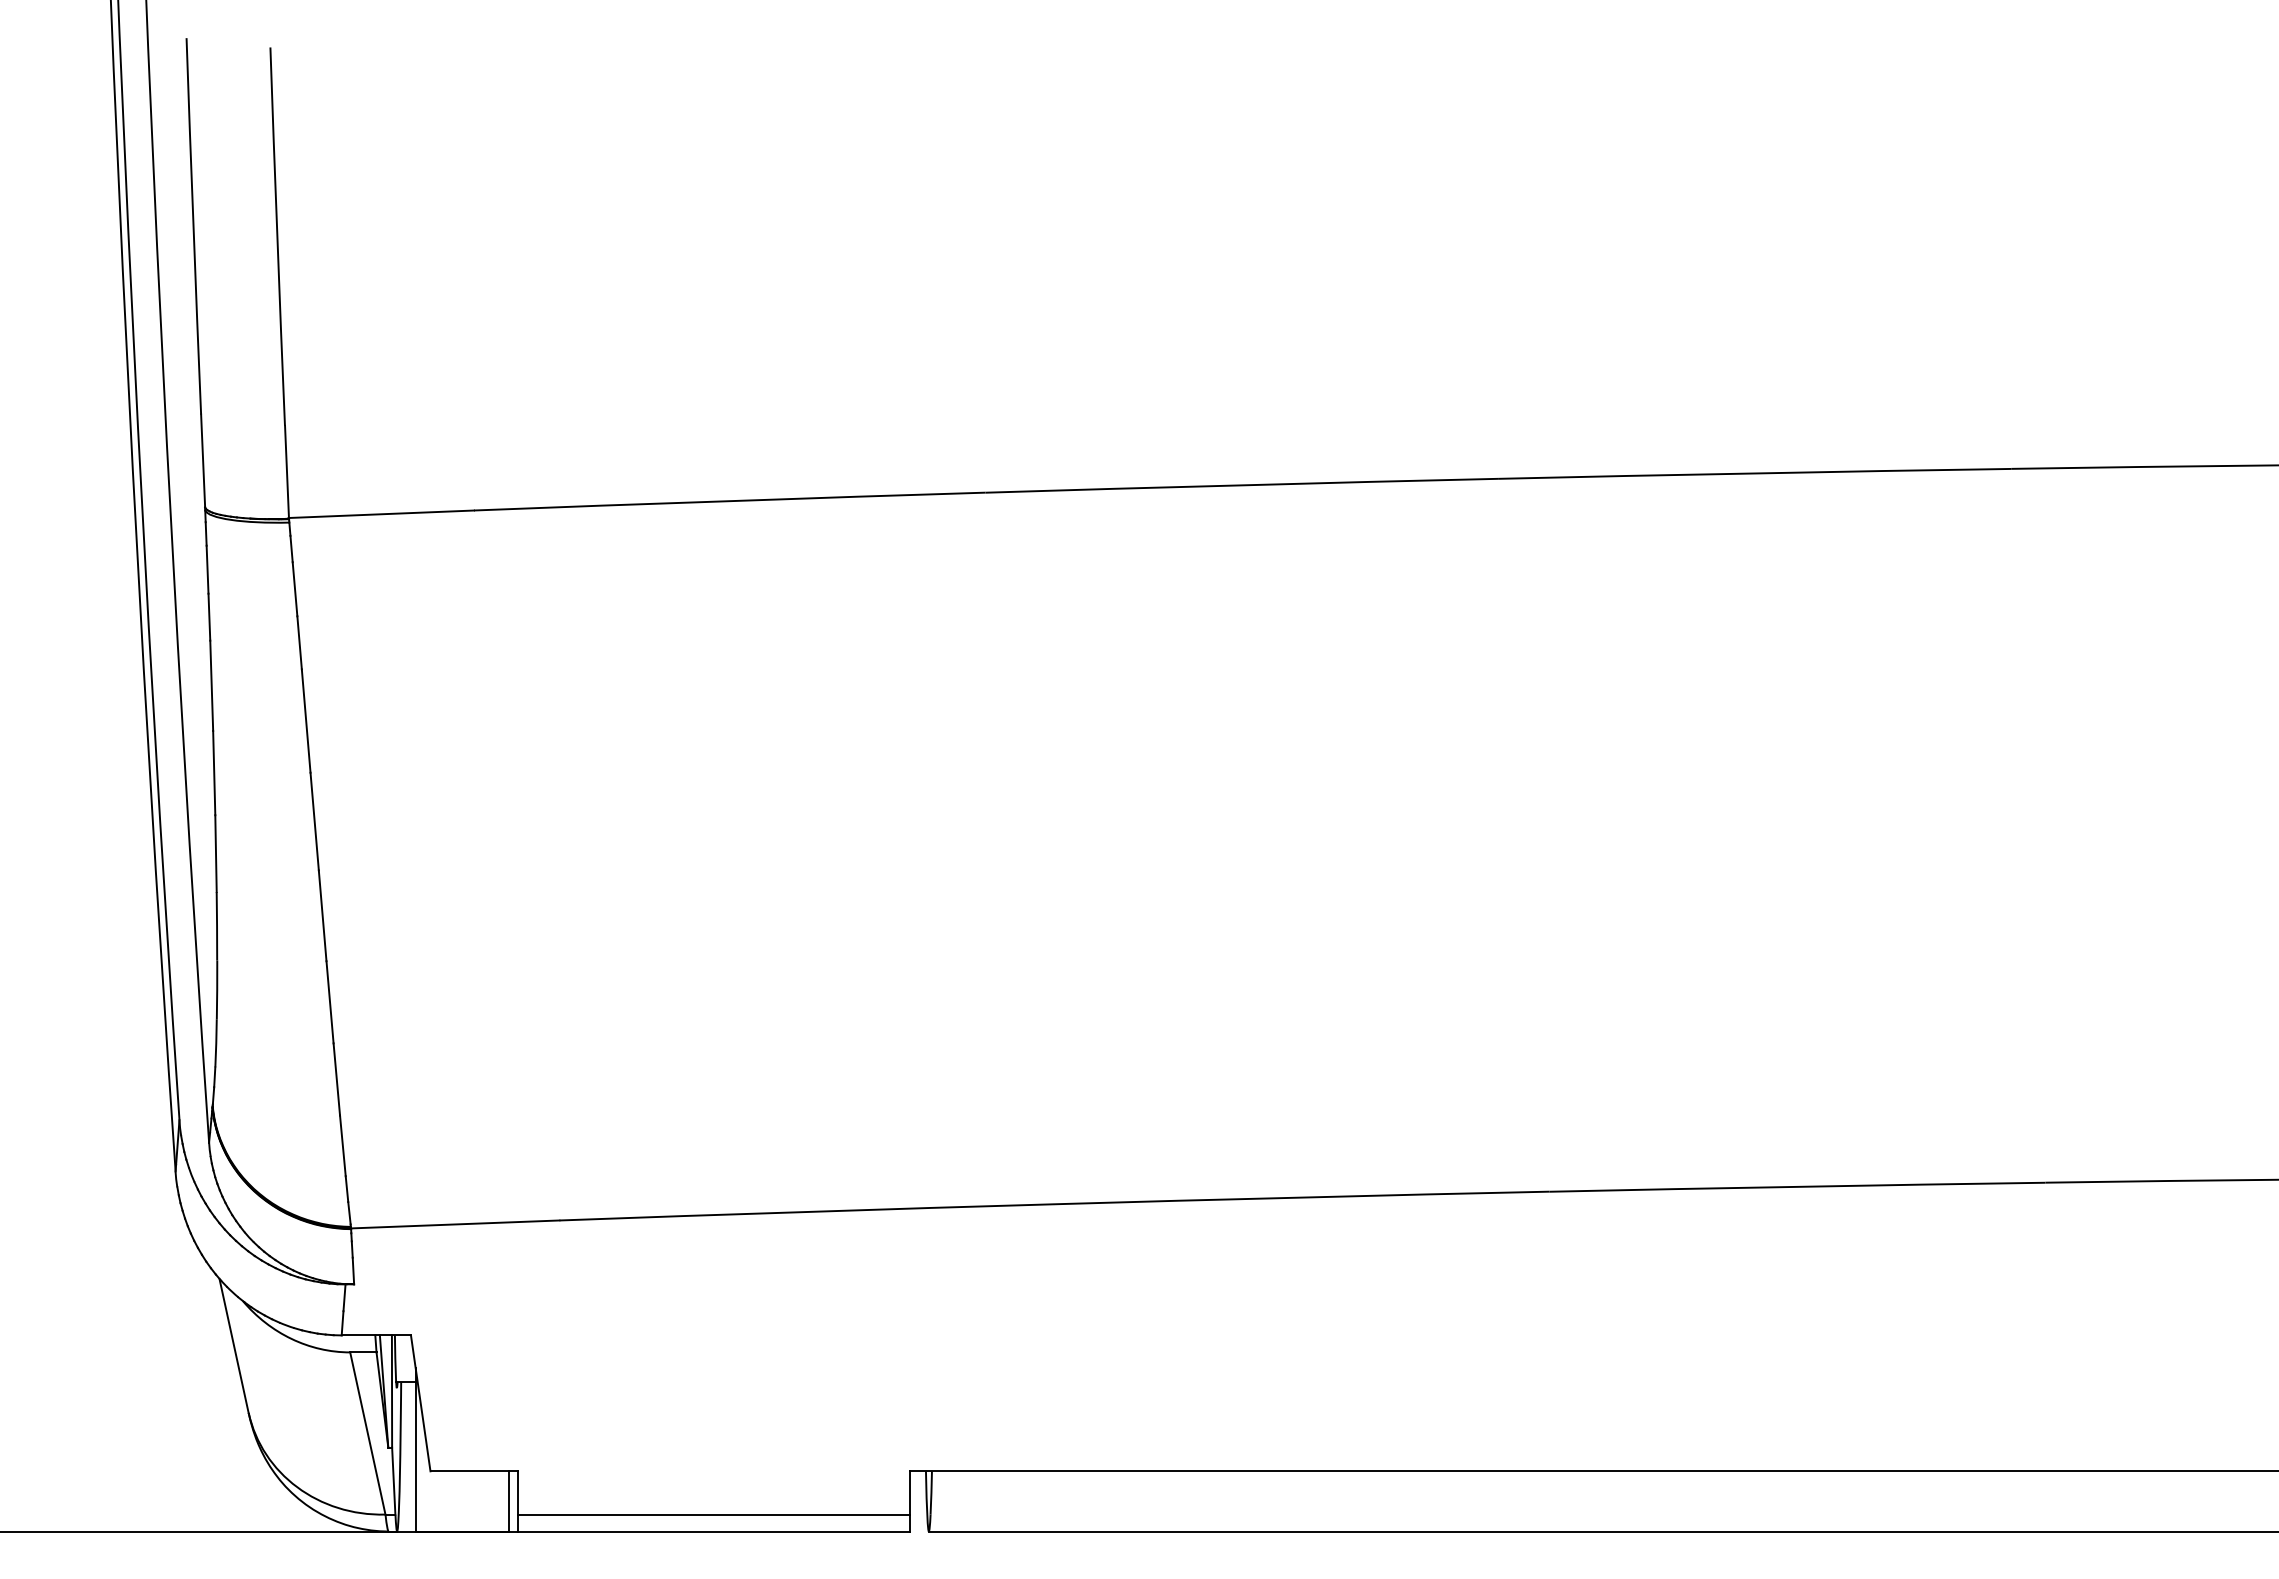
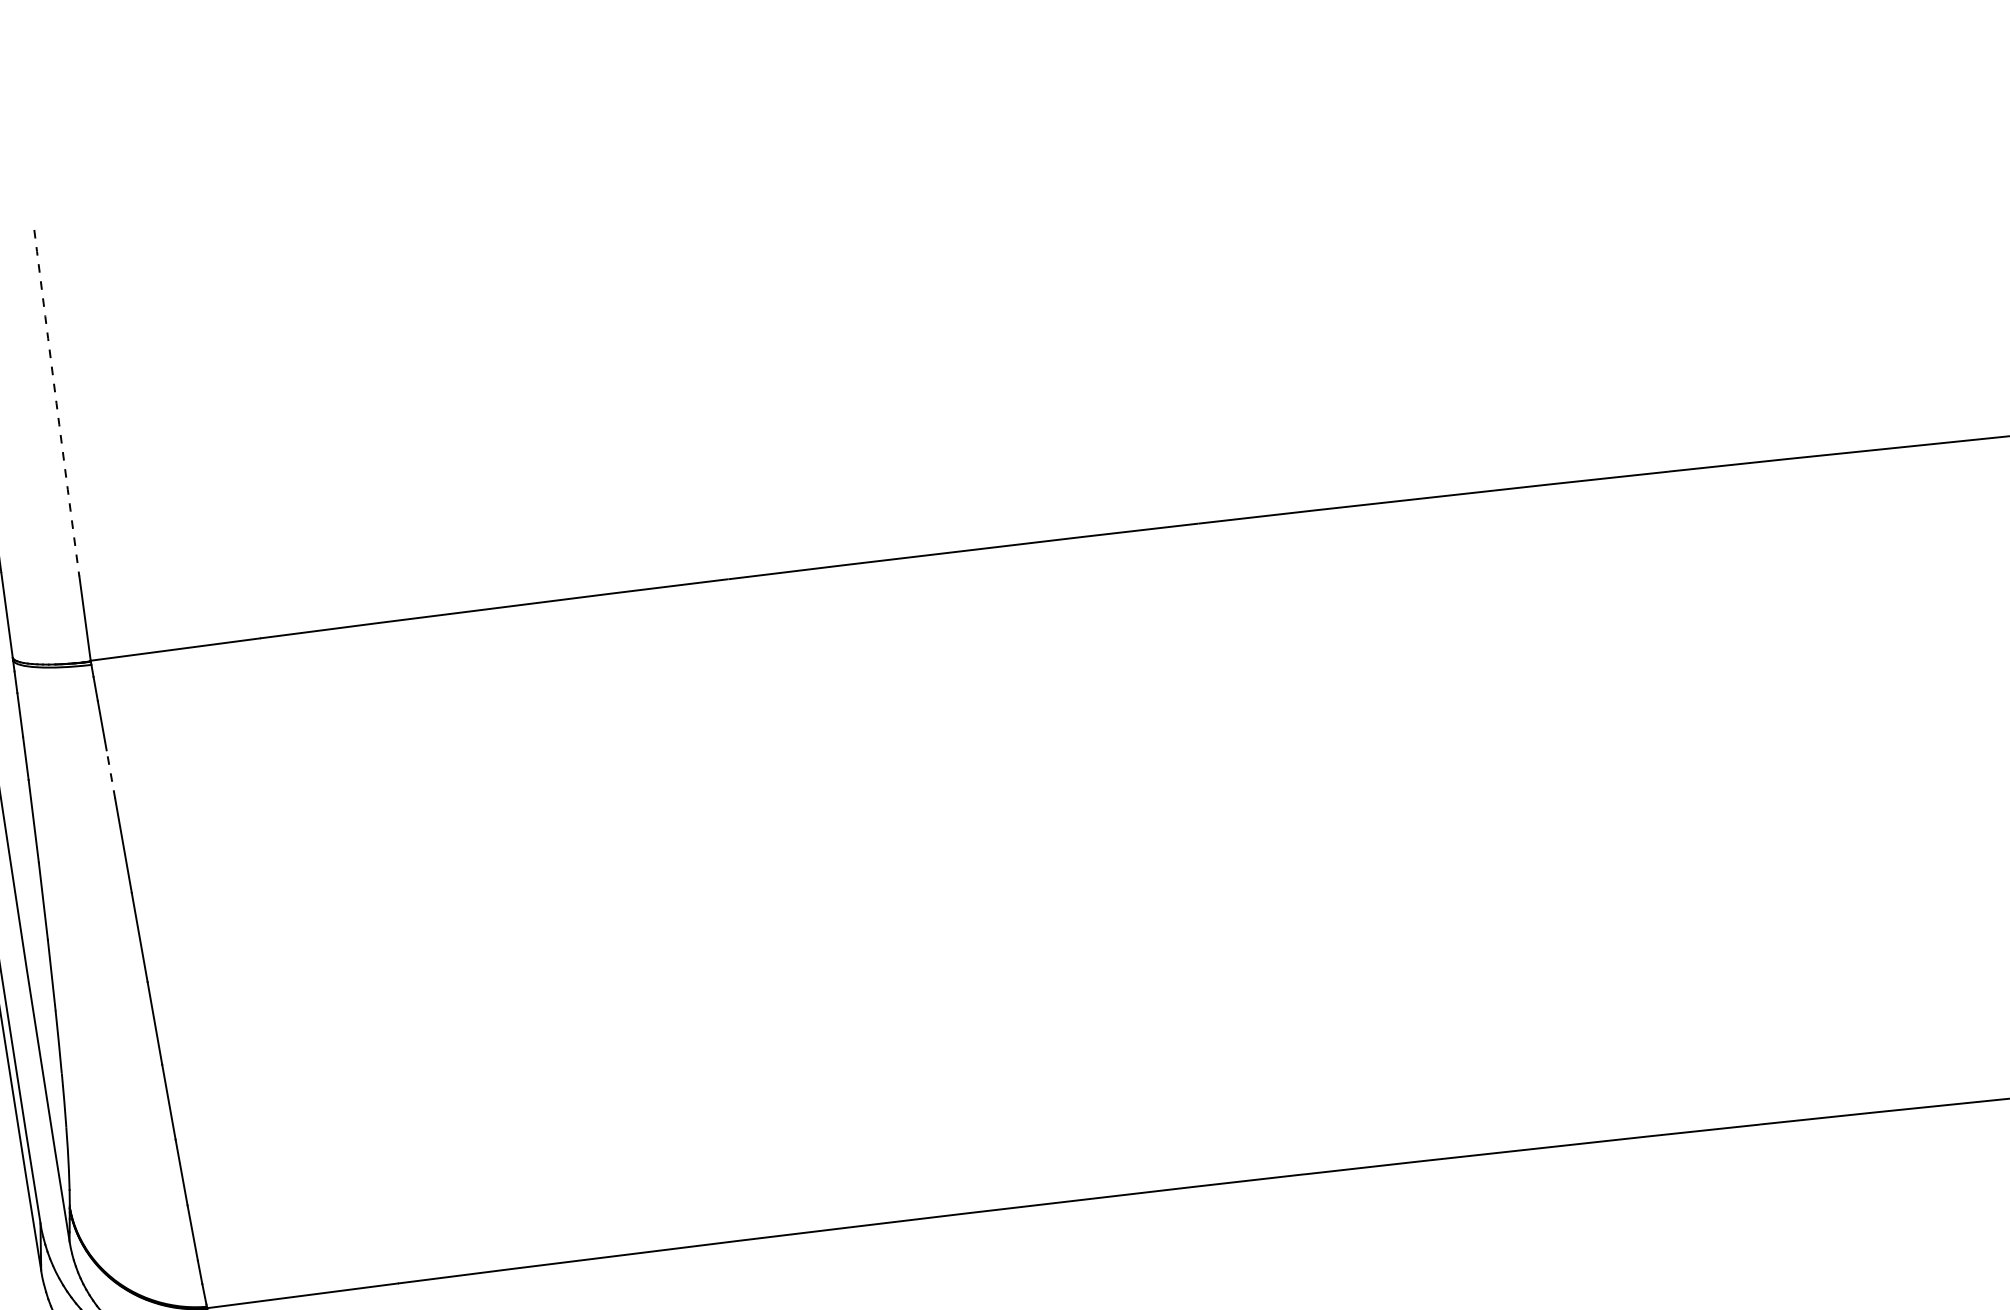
arc: (277, 236) -> (56, 403), solid -> dashed
line: (299, 642) -> (110, 774), solid -> dashed

